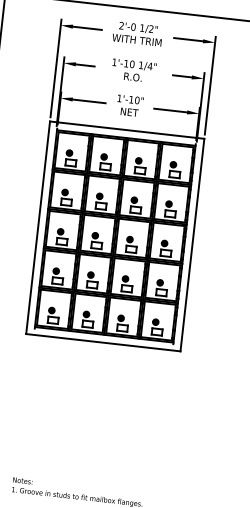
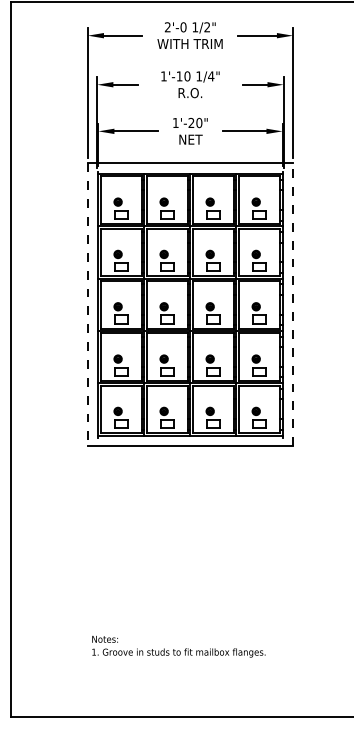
text: (131, 99) -> (191, 122), 1'-10" -> 1'-20"
line: (37, 228) -> (87, 305), solid -> dashed
line: (192, 244) -> (292, 304), solid -> dashed

